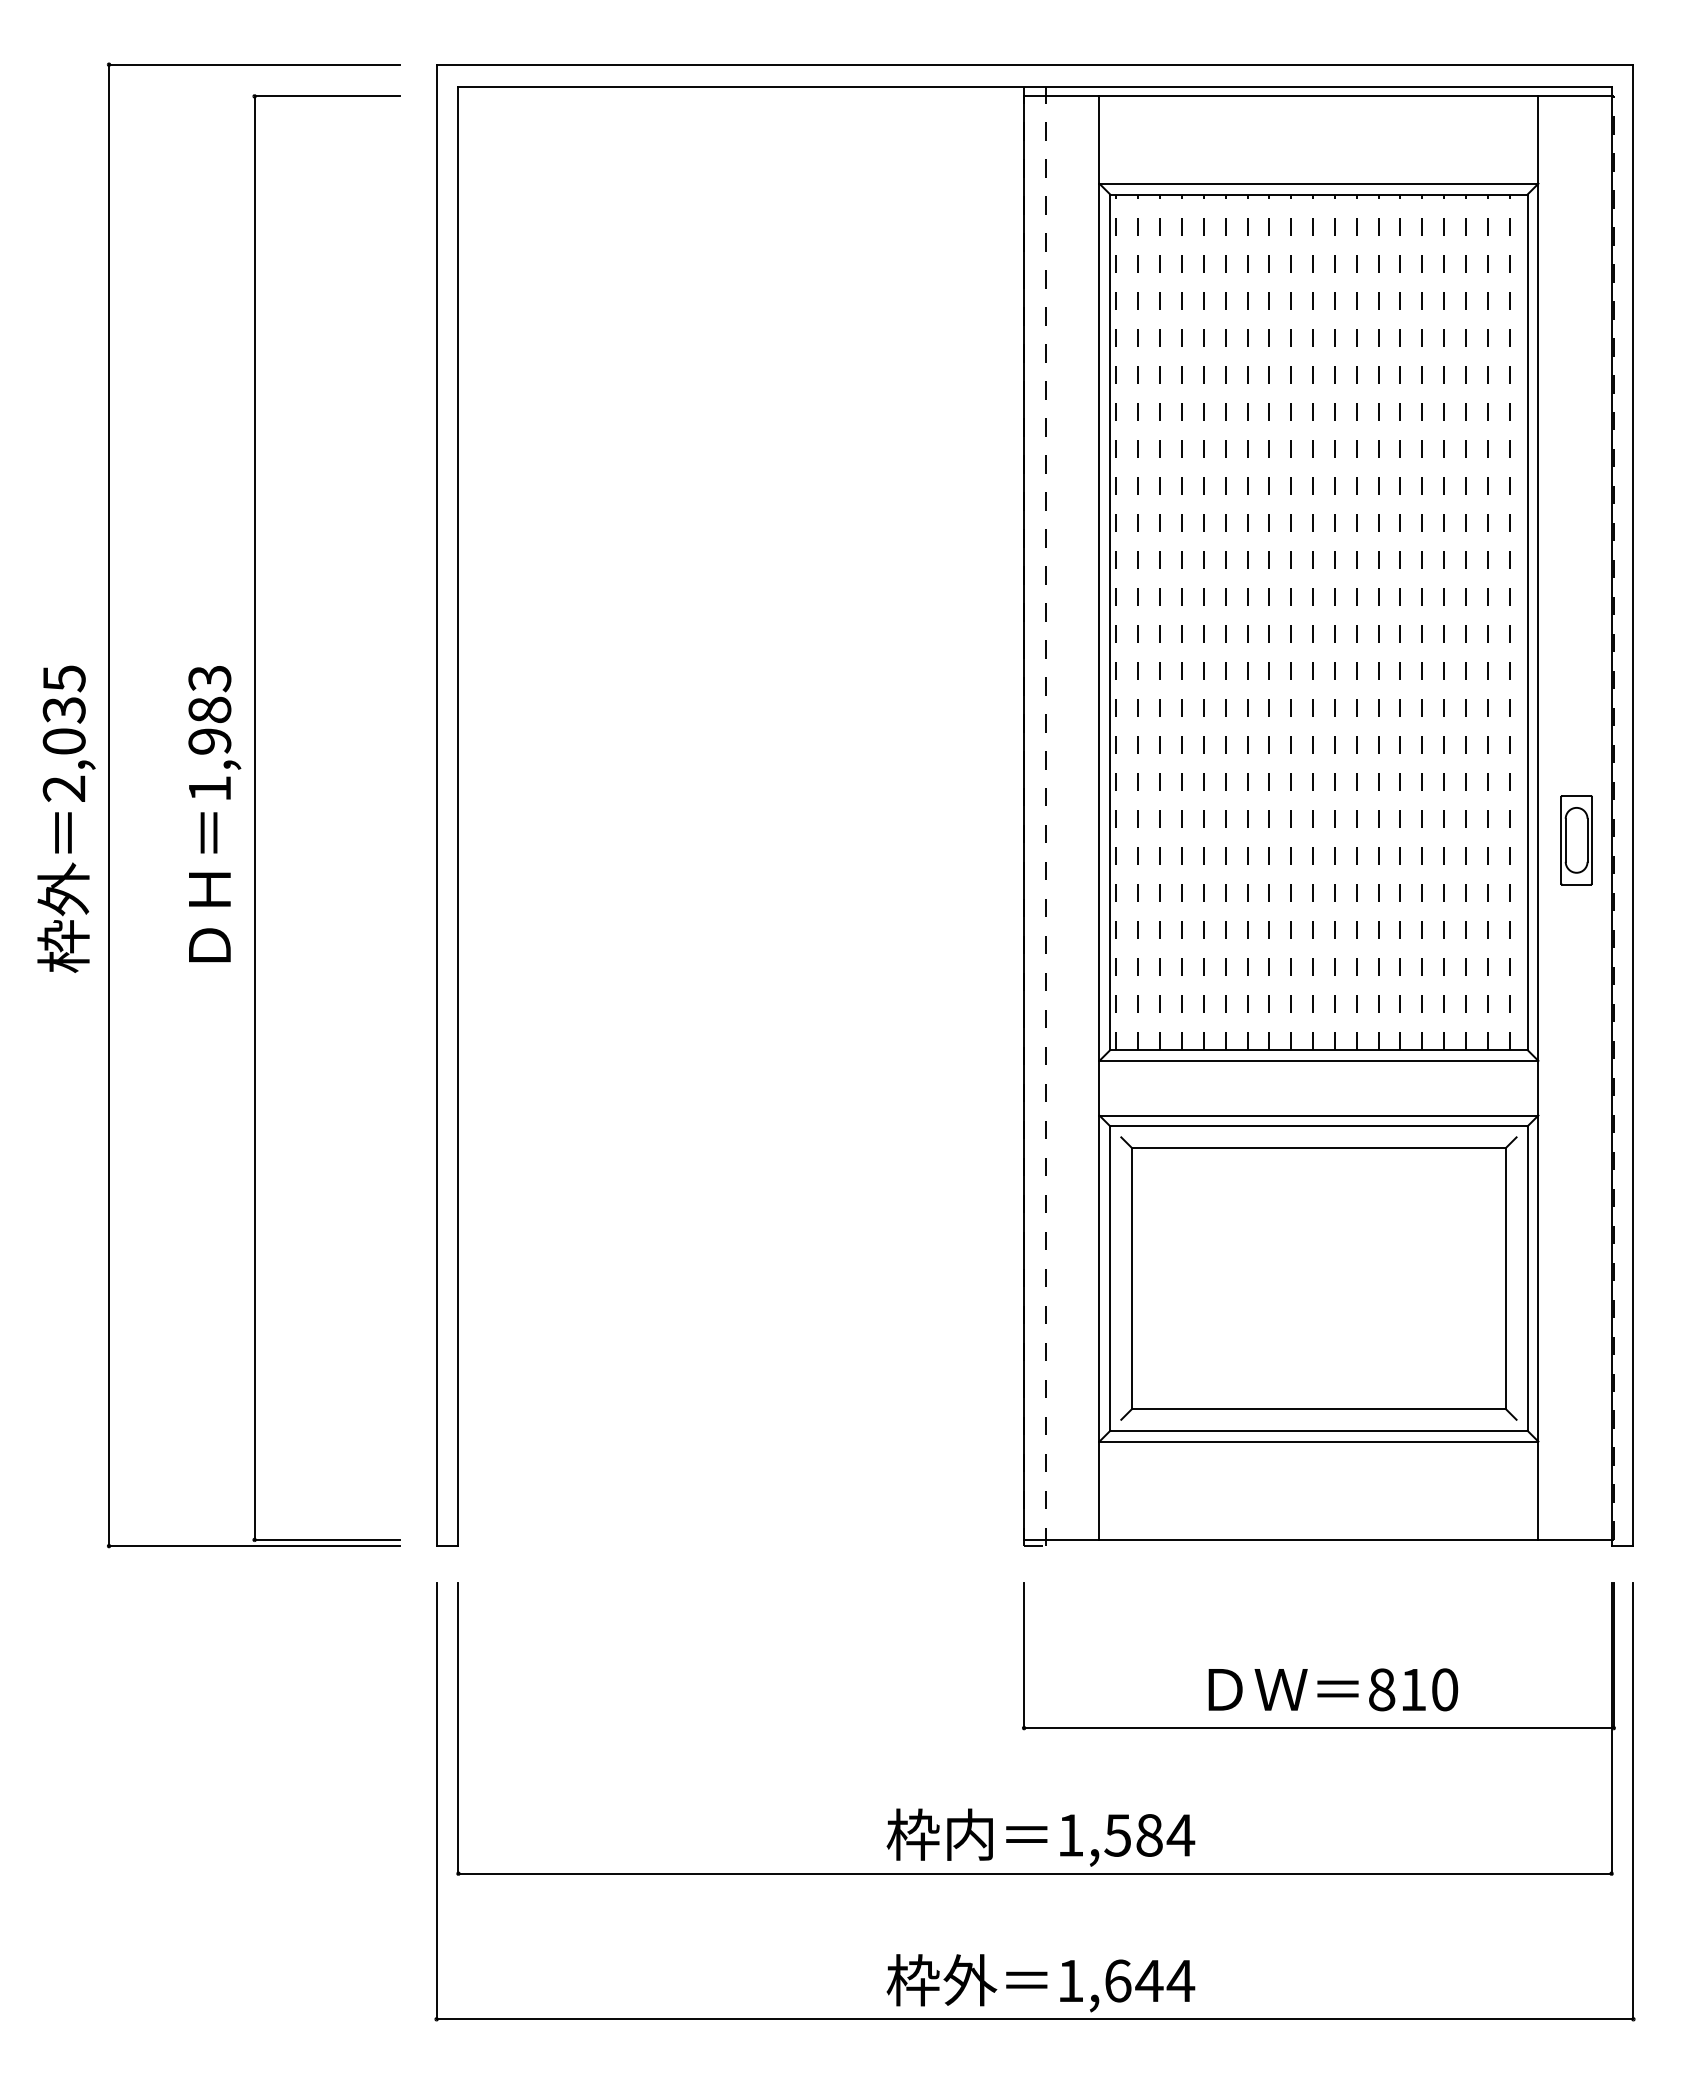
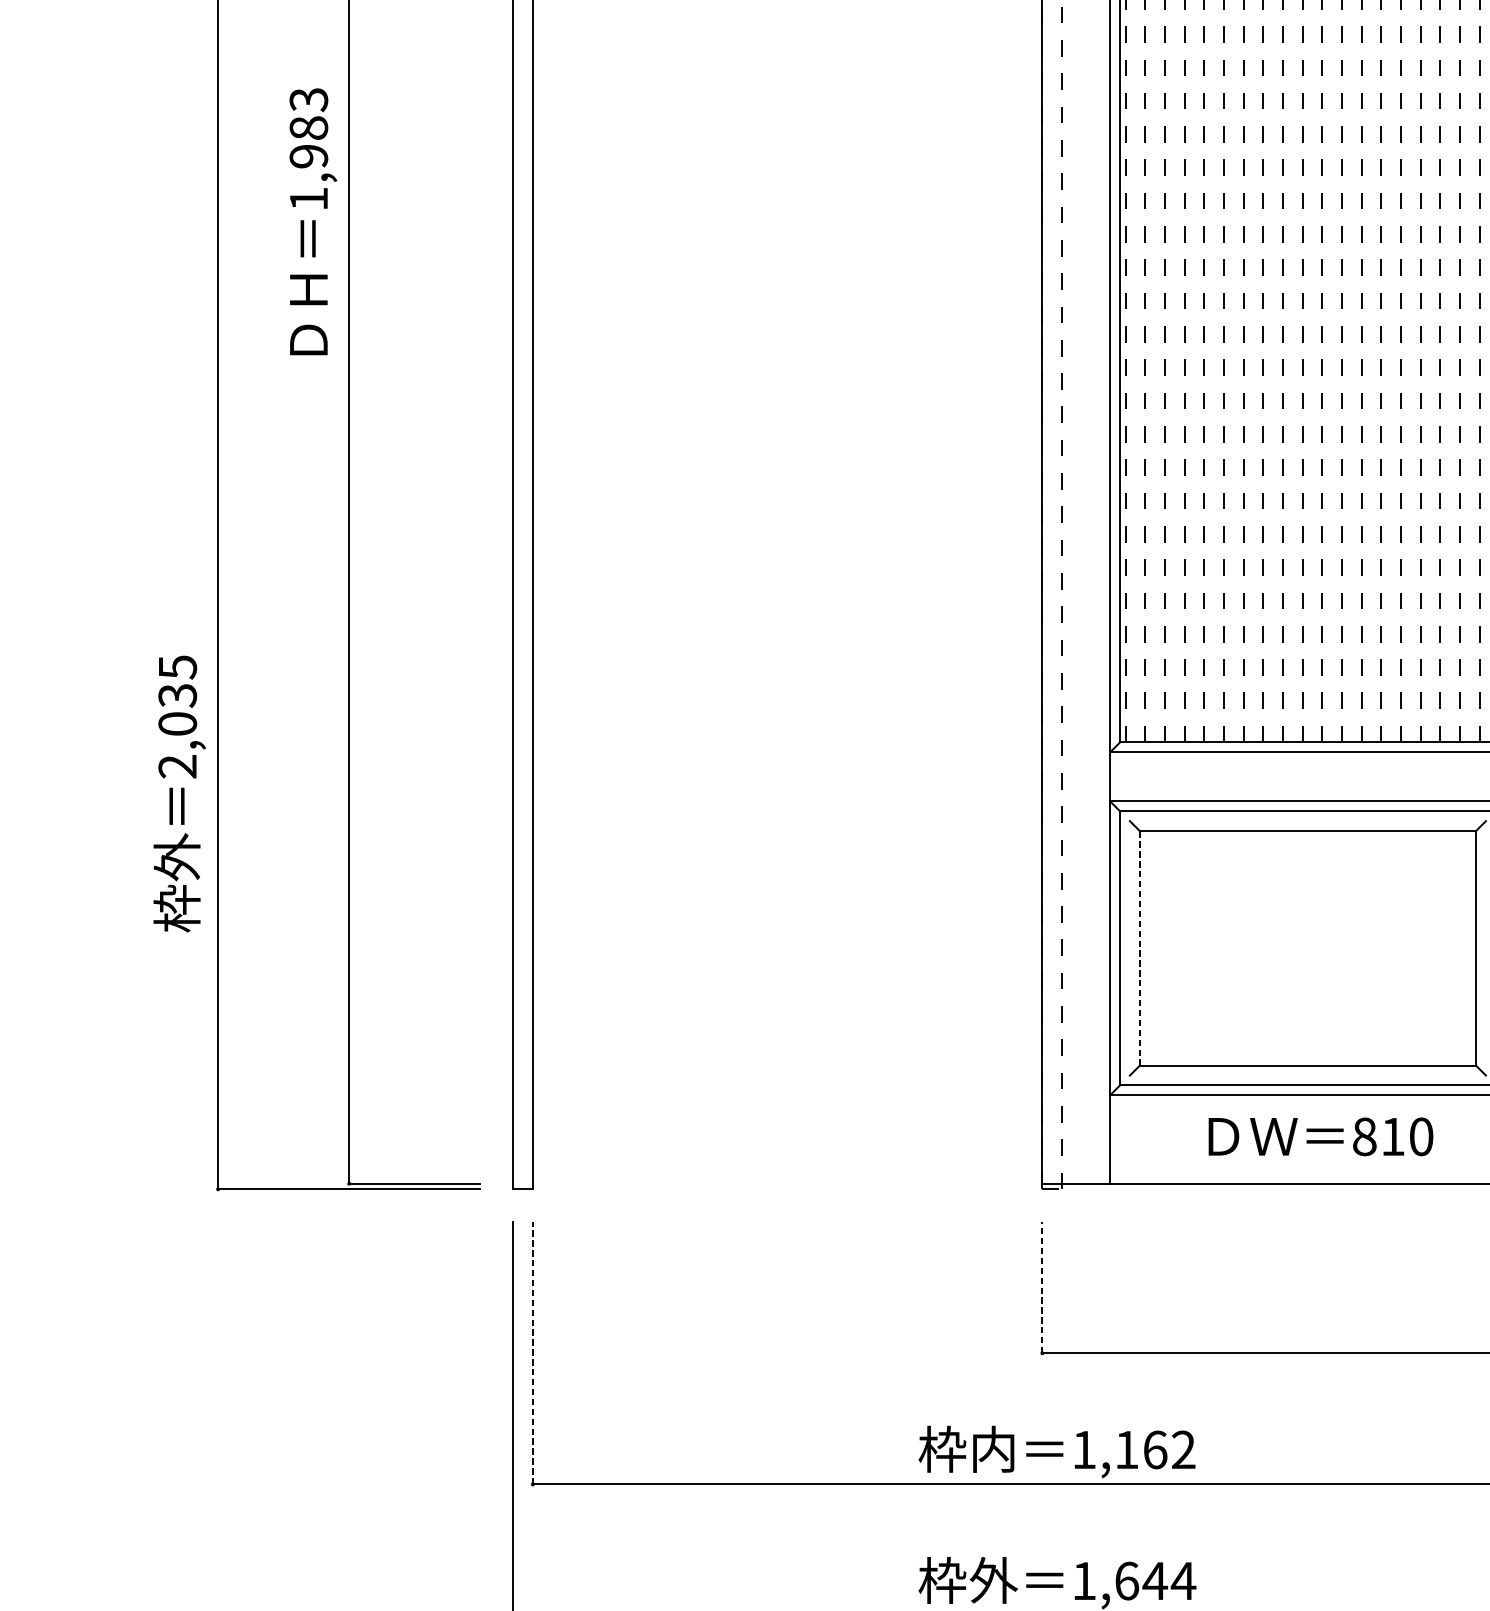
text: (214, 814) -> (313, 222), moved
text: (66, 818) -> (179, 793), moved
line: (1132, 1278) -> (1139, 948), solid -> dashed
line: (1024, 1655) -> (1042, 1287), solid -> dashed
text: (1333, 1689) -> (1321, 1136), moved
line: (458, 1728) -> (532, 1353), solid -> dashed
text: (1149, 1835) -> (1155, 1450), 1,584 -> 1,162

